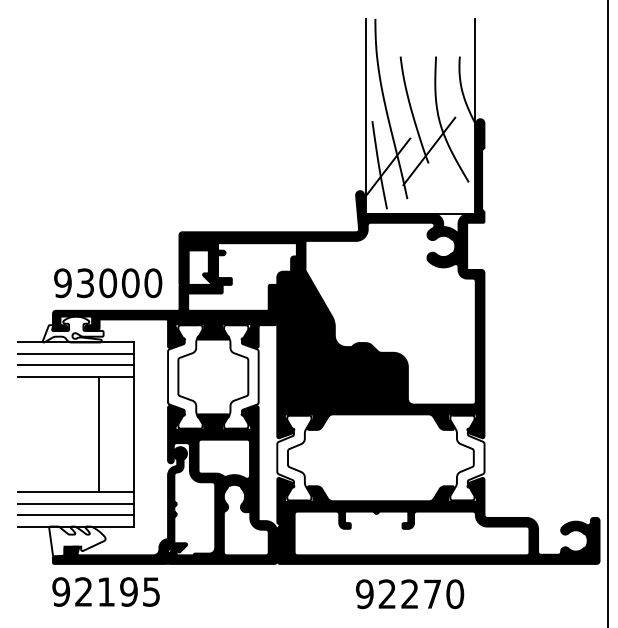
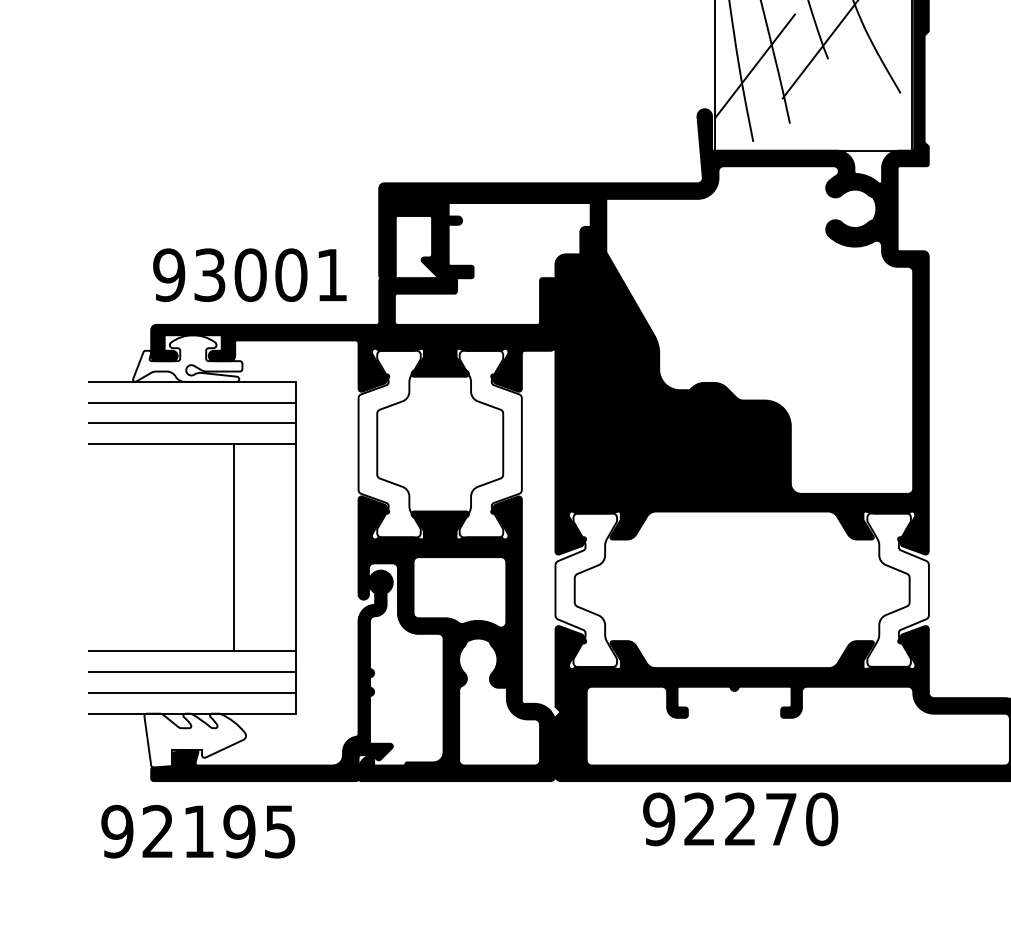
text: (153, 283) -> (332, 275), 93000 -> 93001
text: (105, 591) -> (197, 830), moved
text: (410, 594) -> (741, 819), moved

